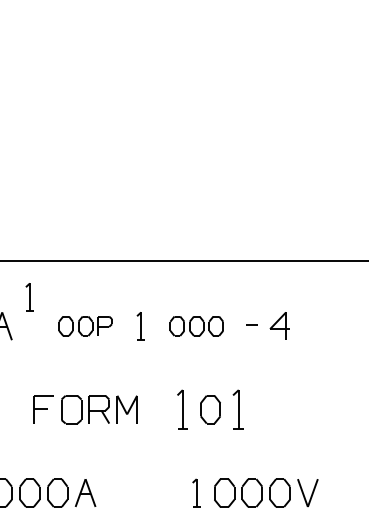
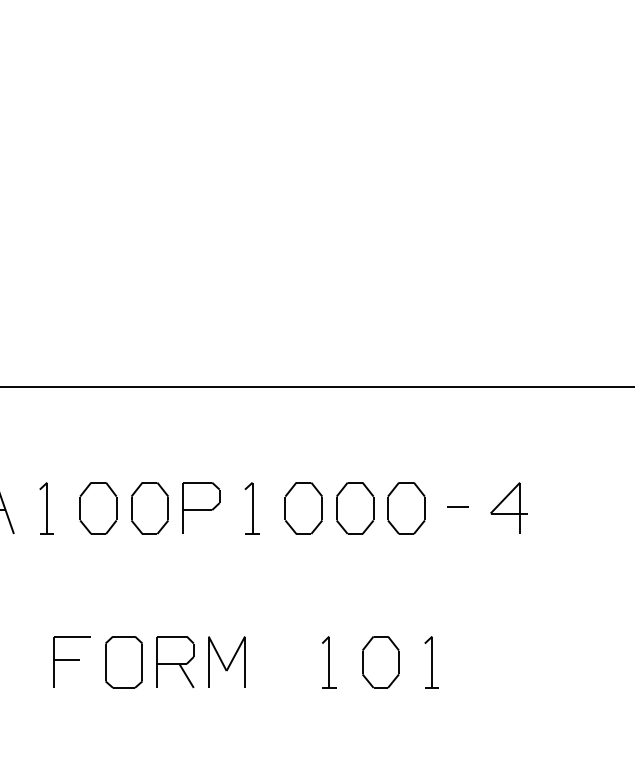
part: (29, 297) -> (46, 508), moved
part: (85, 325) -> (149, 506), size x1.43
part: (196, 325) -> (354, 506), size x1.43
part: (182, 409) -> (328, 661), size x0.71
part: (237, 409) -> (430, 661), size x0.71

